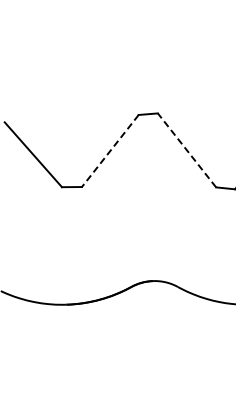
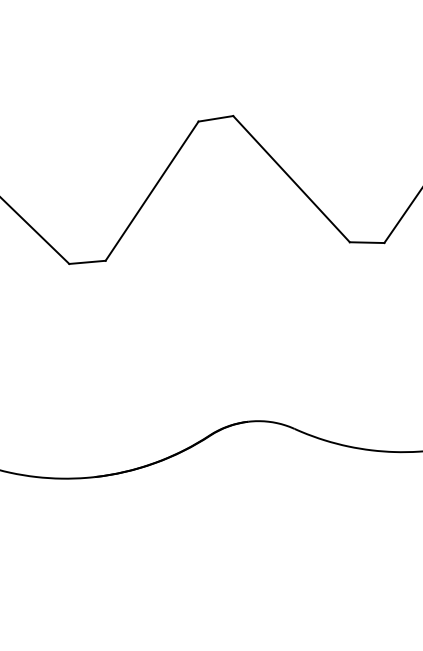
line: (186, 150) -> (290, 179), dashed -> solid
line: (110, 151) -> (152, 192), dashed -> solid

